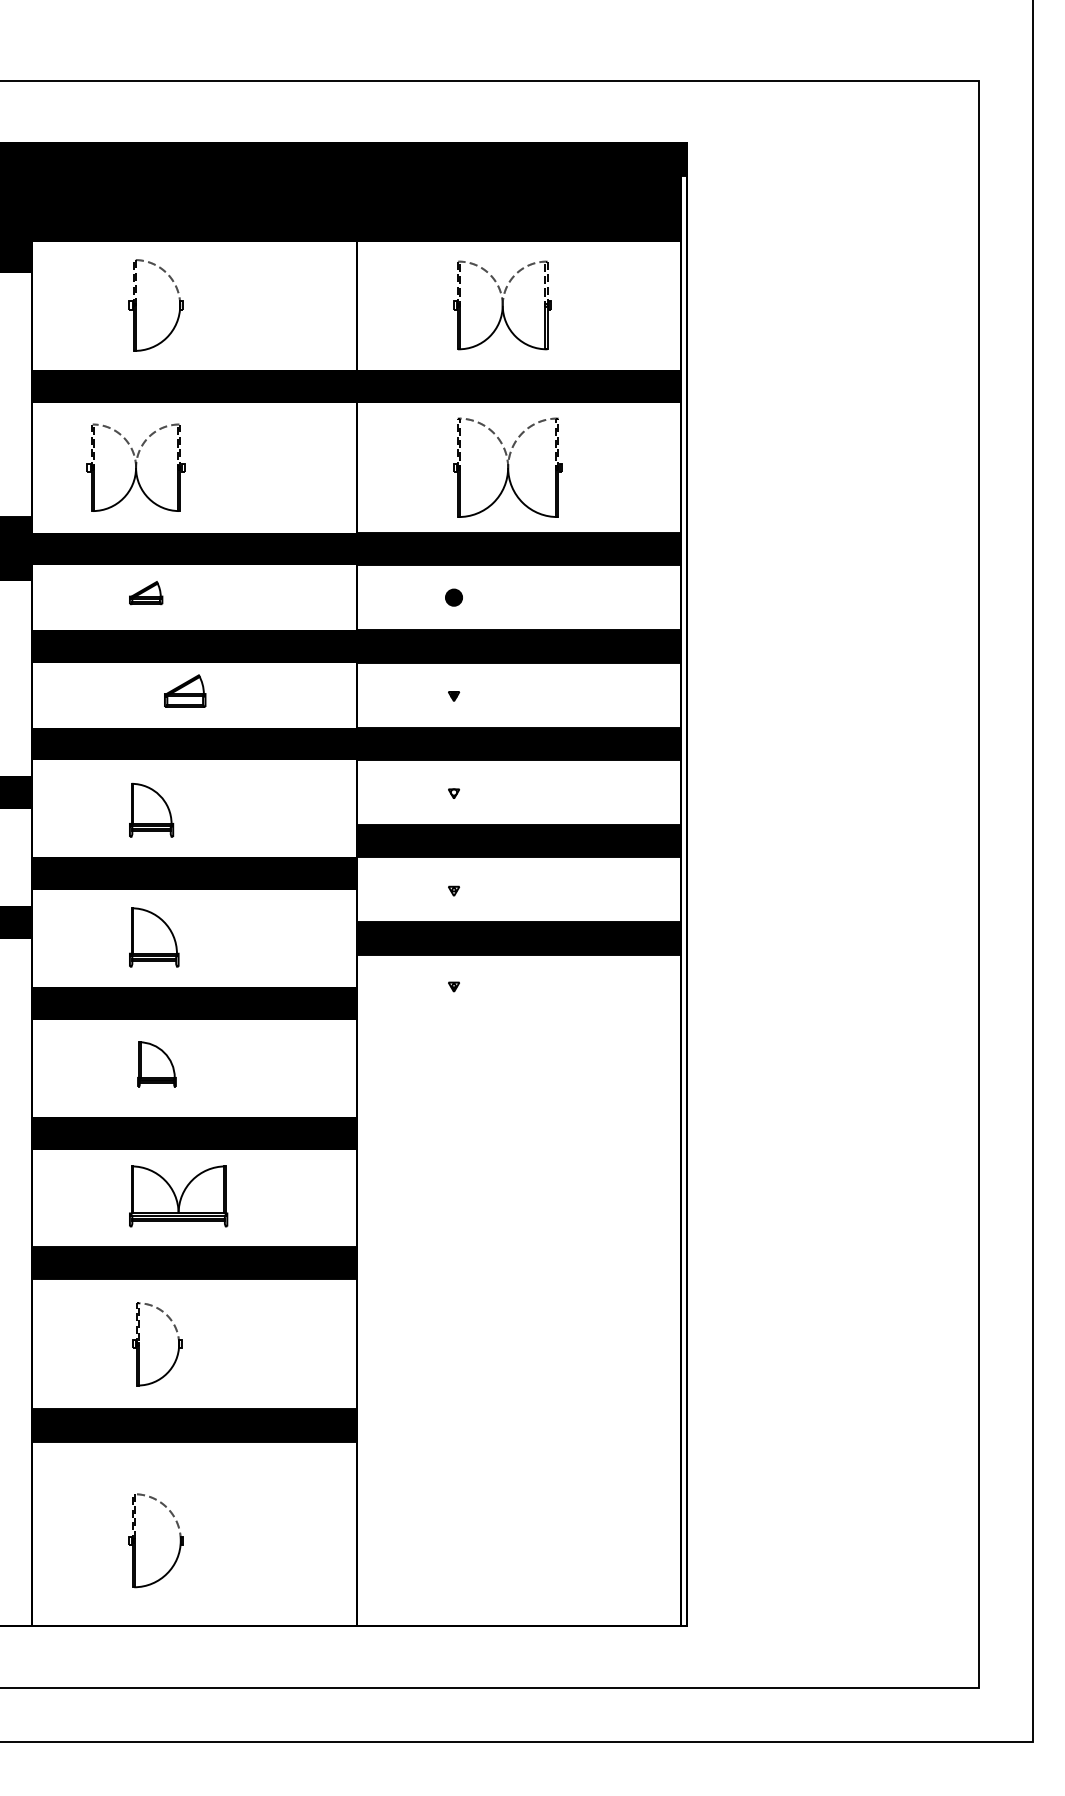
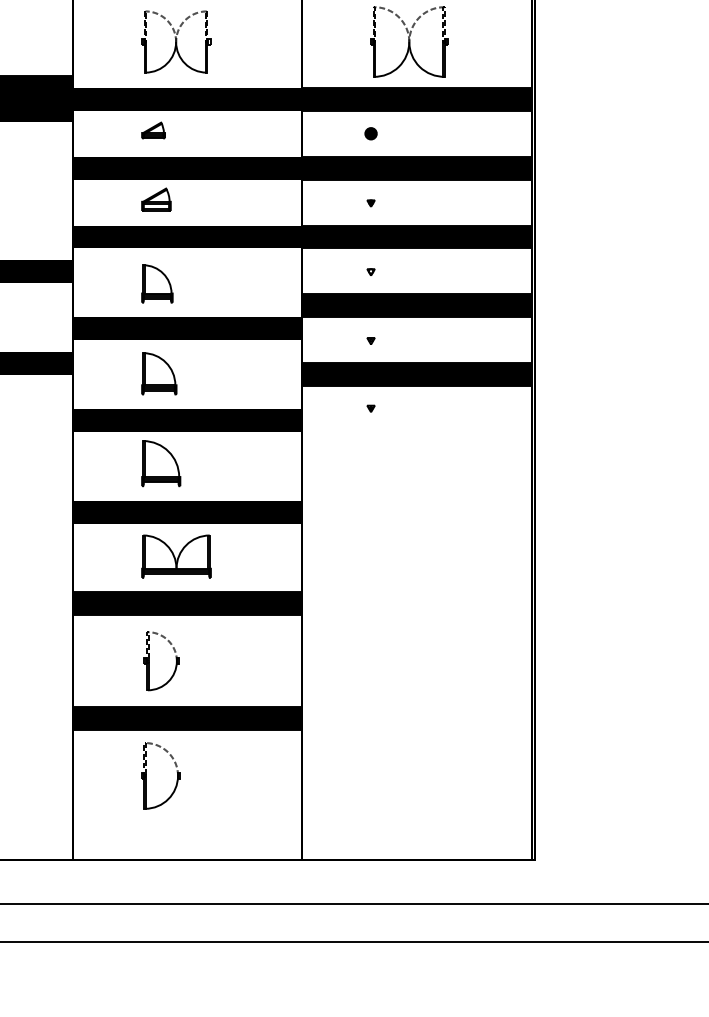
part: (135, 467) -> (175, 41), moved
part: (185, 690) -> (156, 199), moved
part: (156, 1064) -> (160, 463), size x1.43
part: (135, 1540) -> (146, 775), moved

